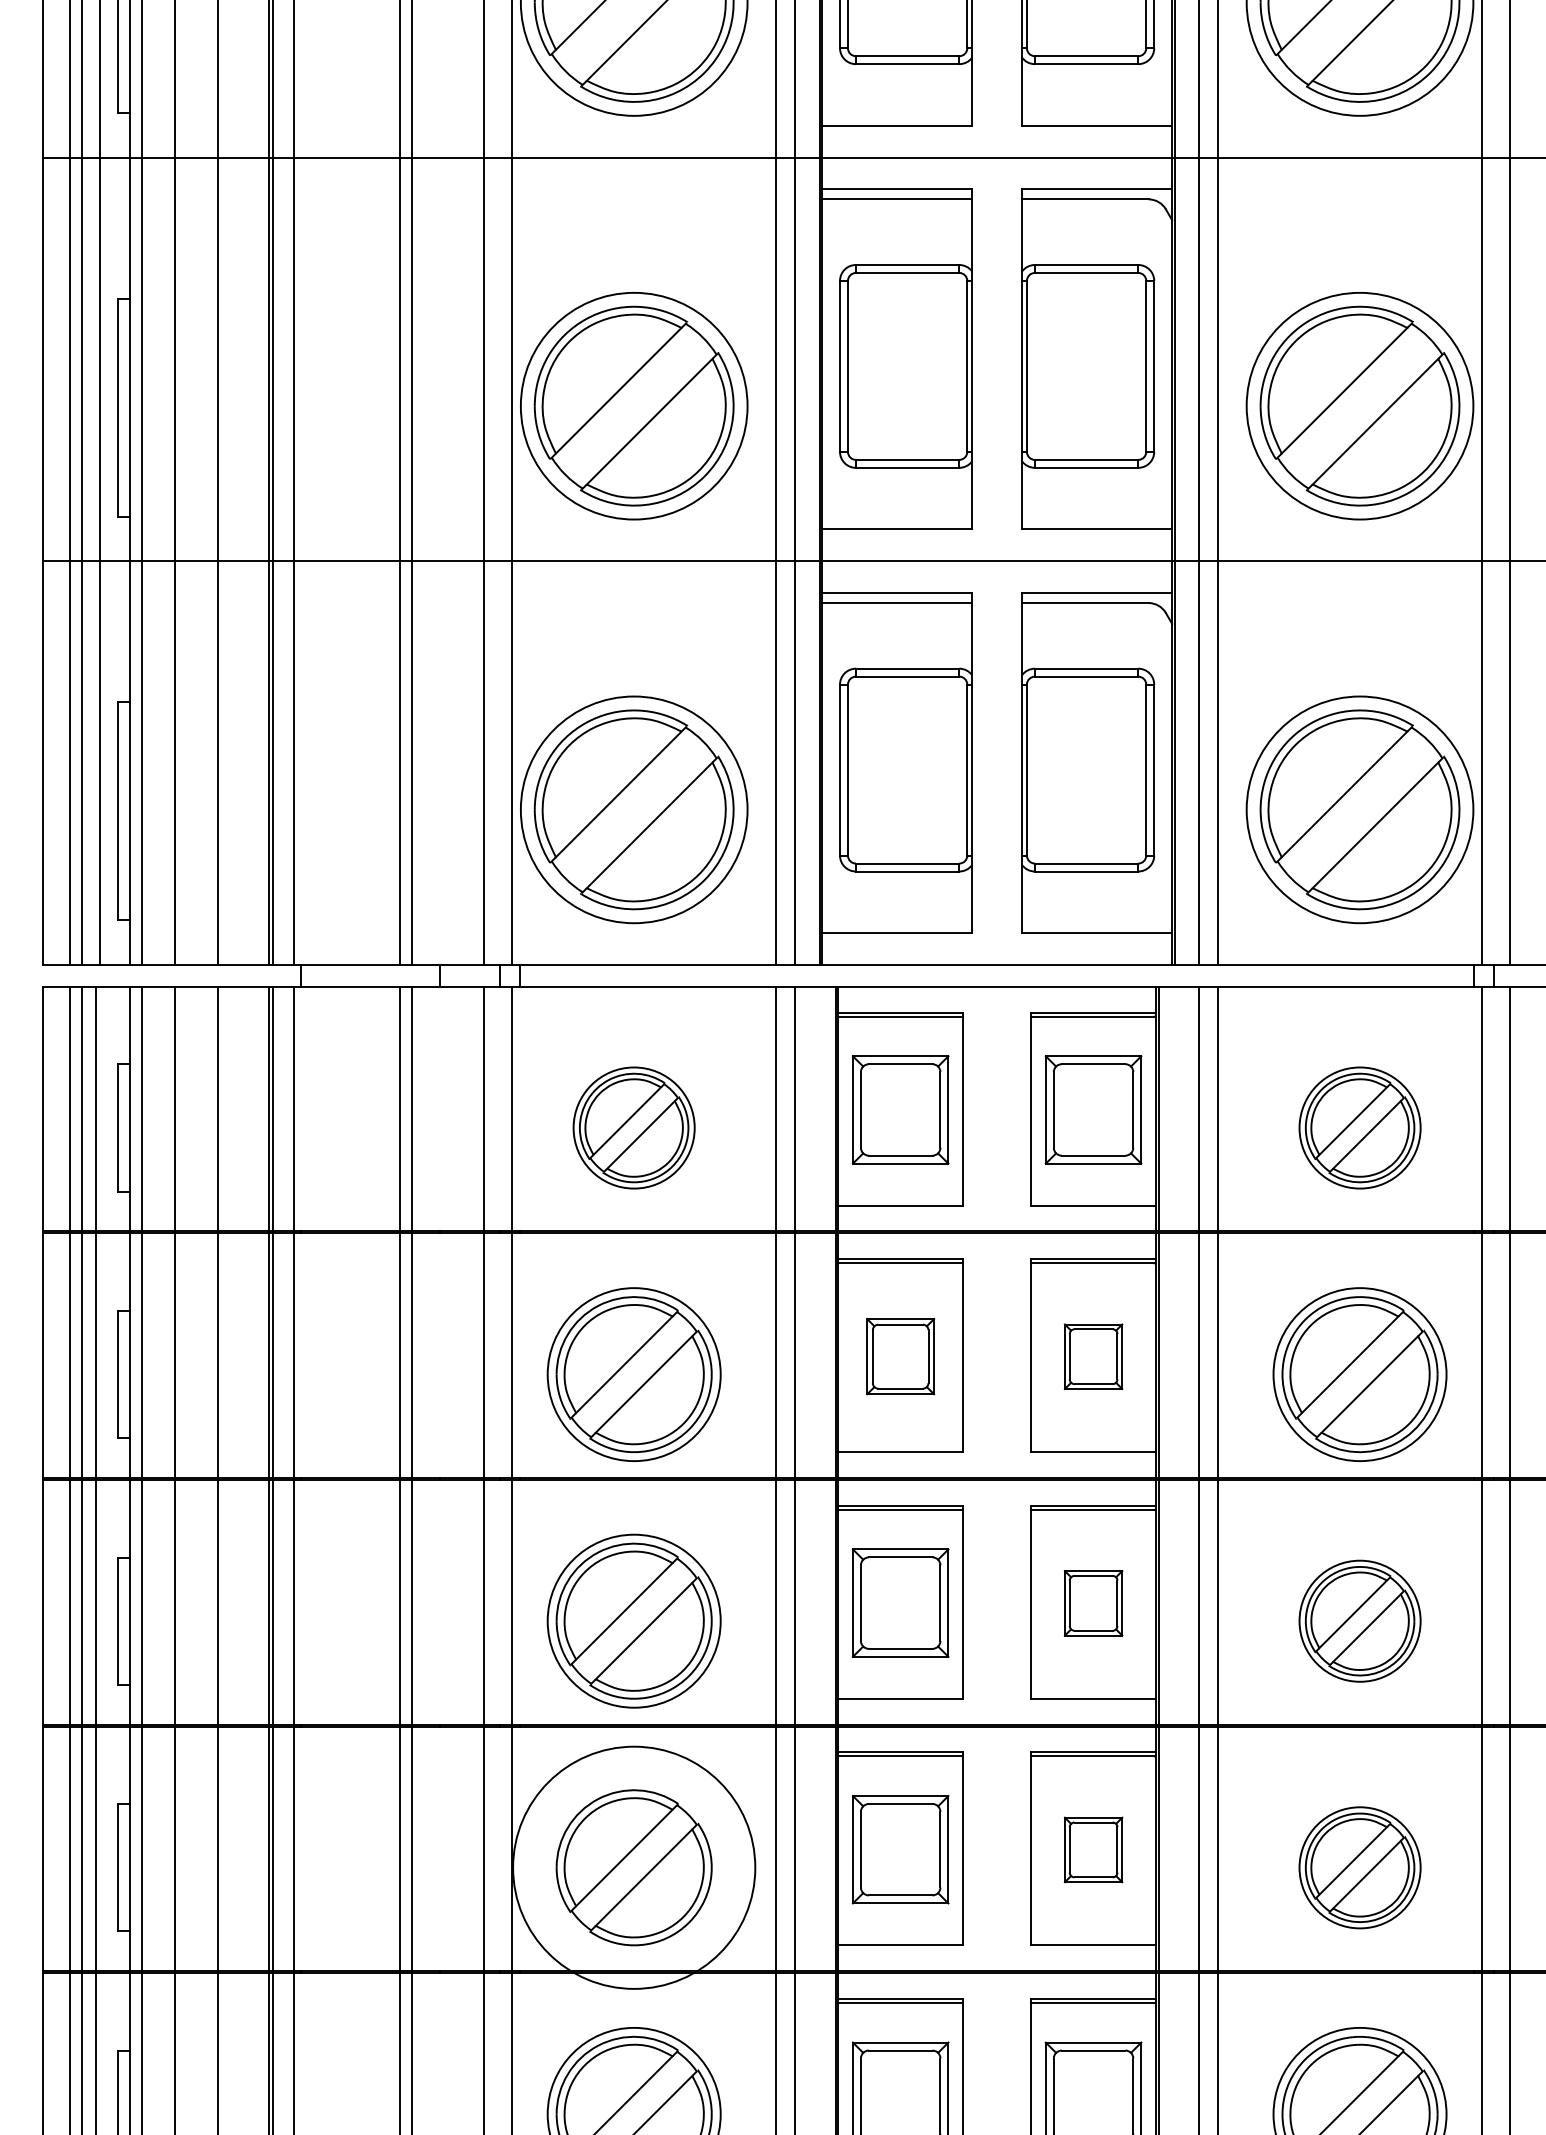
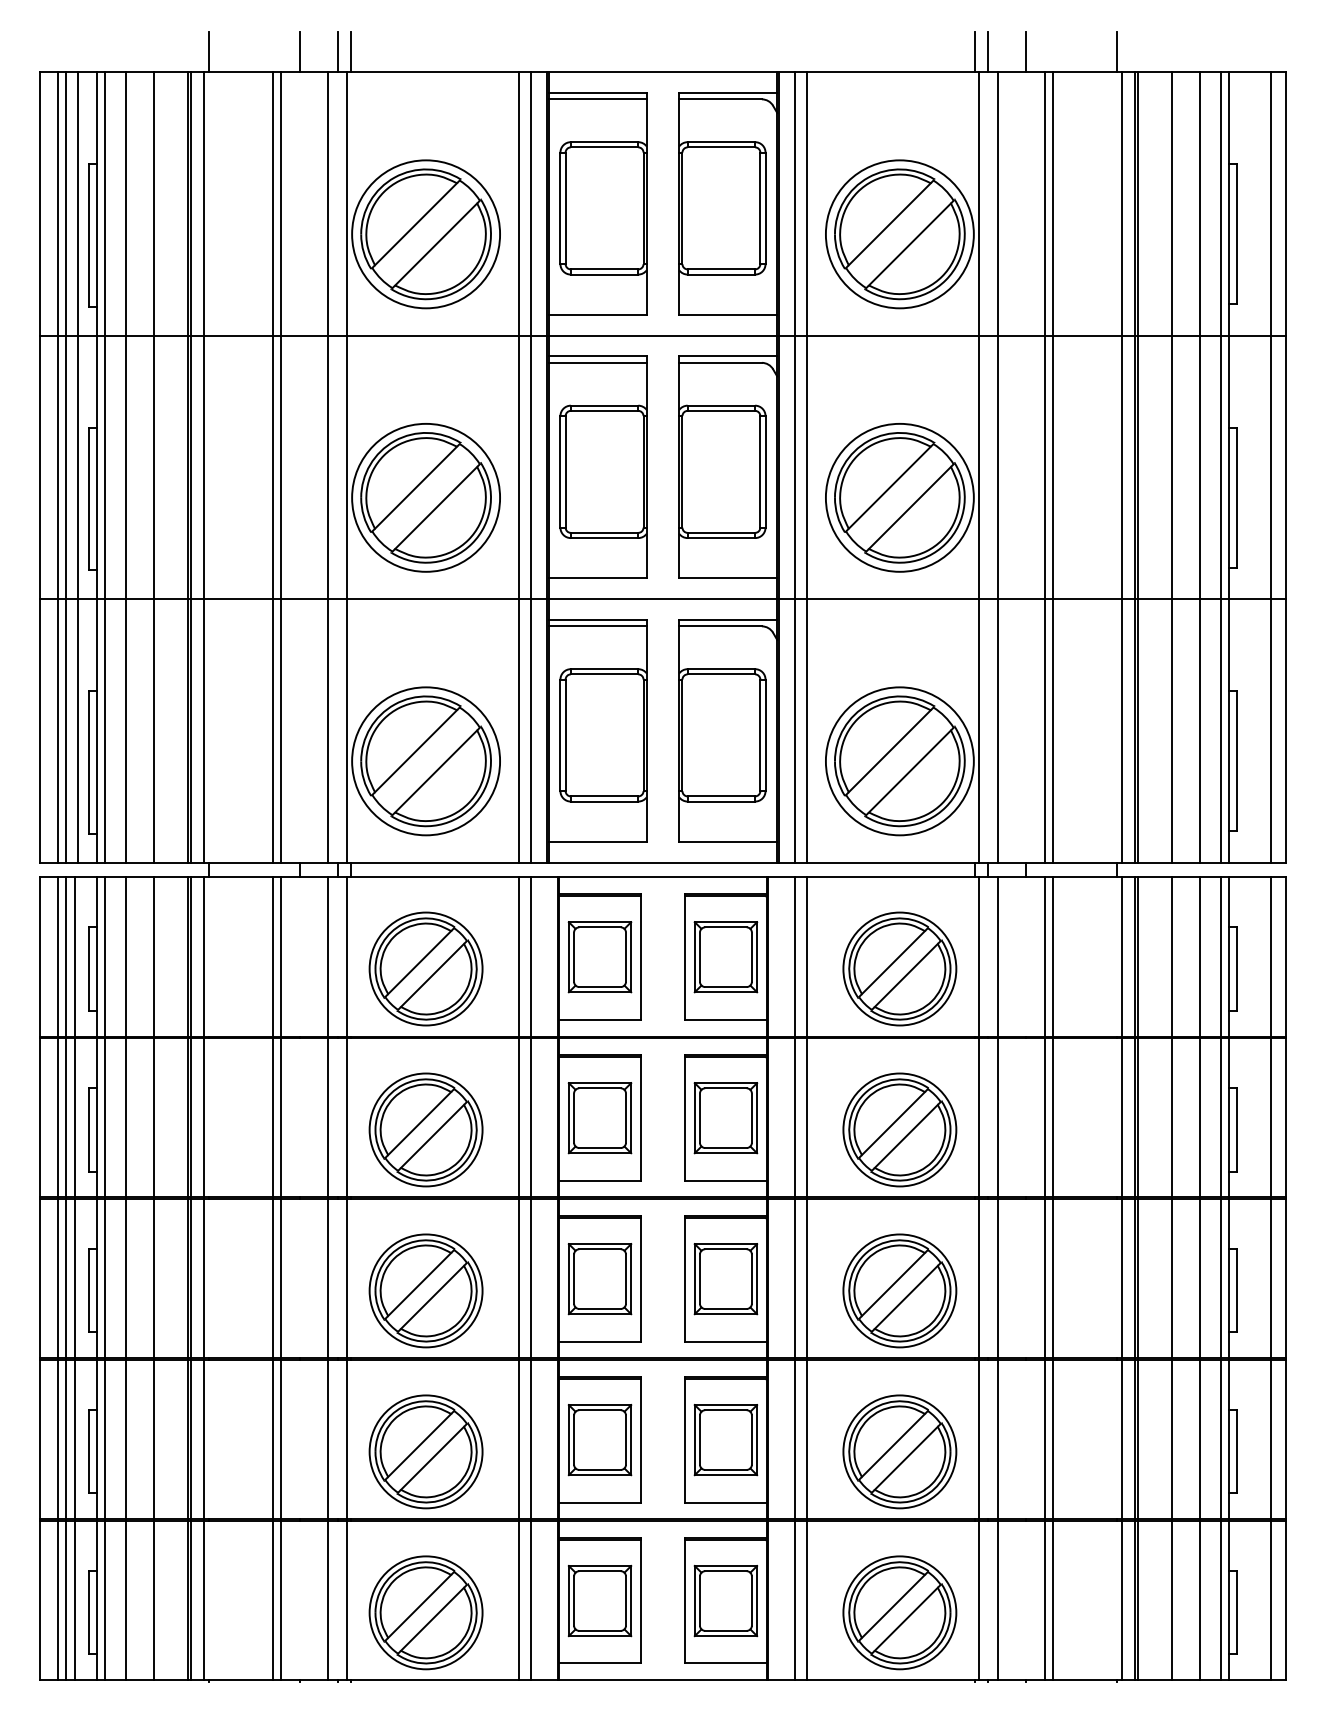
part: (633, 1127) -> (425, 968), size x1.43
part: (1359, 1127) -> (899, 968), size x1.43
part: (899, 1357) -> (599, 1118), size x1.43
part: (1092, 1357) -> (725, 1118), size x1.67
part: (1092, 1603) -> (725, 1279), size x1.67
part: (1359, 1620) -> (899, 1290), size x1.43
part: (1092, 1850) -> (725, 1440), size x1.67
circle: (633, 1867) -> (425, 1451), size x0.71
part: (1359, 1867) -> (899, 1451), size x1.43

